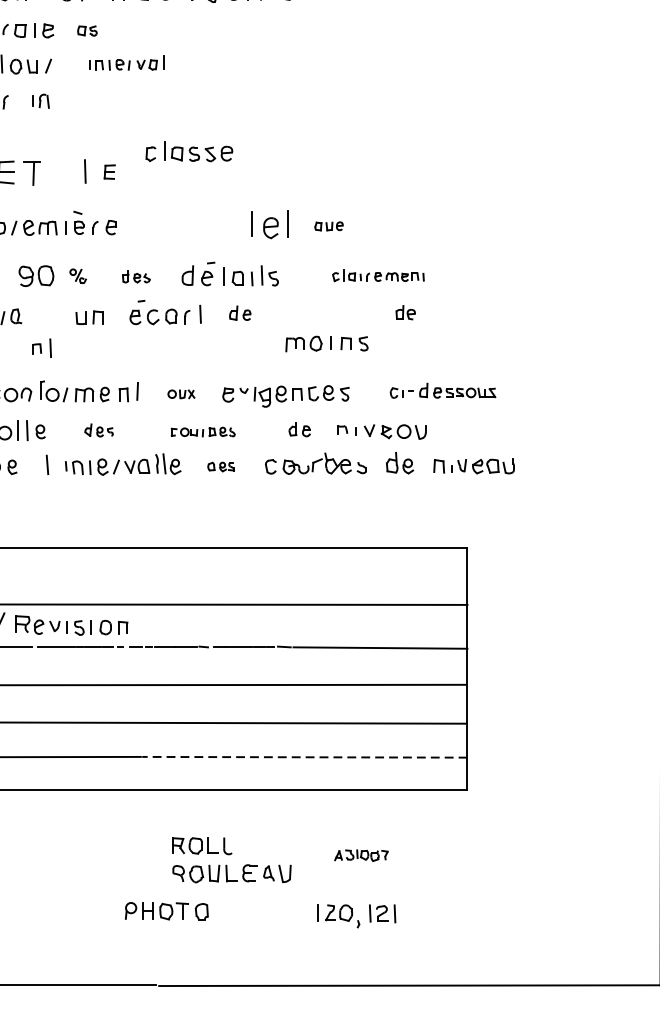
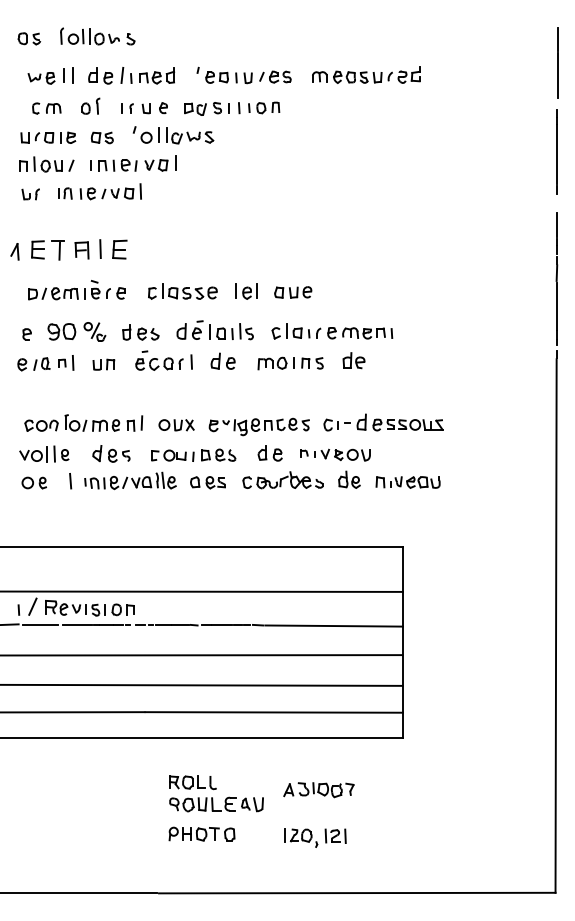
part: (177, 27) -> (173, 135), added
part: (86, 30) -> (101, 137), size x1.43
part: (126, 63) -> (133, 163), size x1.43
part: (97, 98) -> (110, 191), added
part: (188, 151) -> (182, 291), moved
part: (109, 172) -> (119, 249), size x1.67
part: (61, 173) -> (81, 250), added
part: (269, 225) -> (246, 291), size x0.71
part: (329, 226) -> (293, 292), size x1.67
part: (77, 275) -> (94, 331), size x1.67
part: (378, 275) -> (332, 331), size x1.67
part: (135, 276) -> (140, 332), size x1.67
part: (239, 312) -> (222, 360), size x1.43
part: (405, 312) -> (353, 360), size x1.43
part: (326, 343) -> (290, 363), moved
part: (42, 347) -> (66, 362), moved
part: (443, 390) -> (383, 422), size x1.43
part: (181, 394) -> (176, 425), size x1.67
part: (99, 429) -> (111, 453), size x1.67
part: (298, 429) -> (269, 453), size x1.43
part: (202, 431) -> (193, 454), size x1.67
part: (220, 466) -> (207, 482), size x1.67
line: (305, 757) -> (274, 712), dashed -> solid
part: (360, 855) -> (318, 790), size x1.67
part: (166, 910) -> (201, 833), moved

